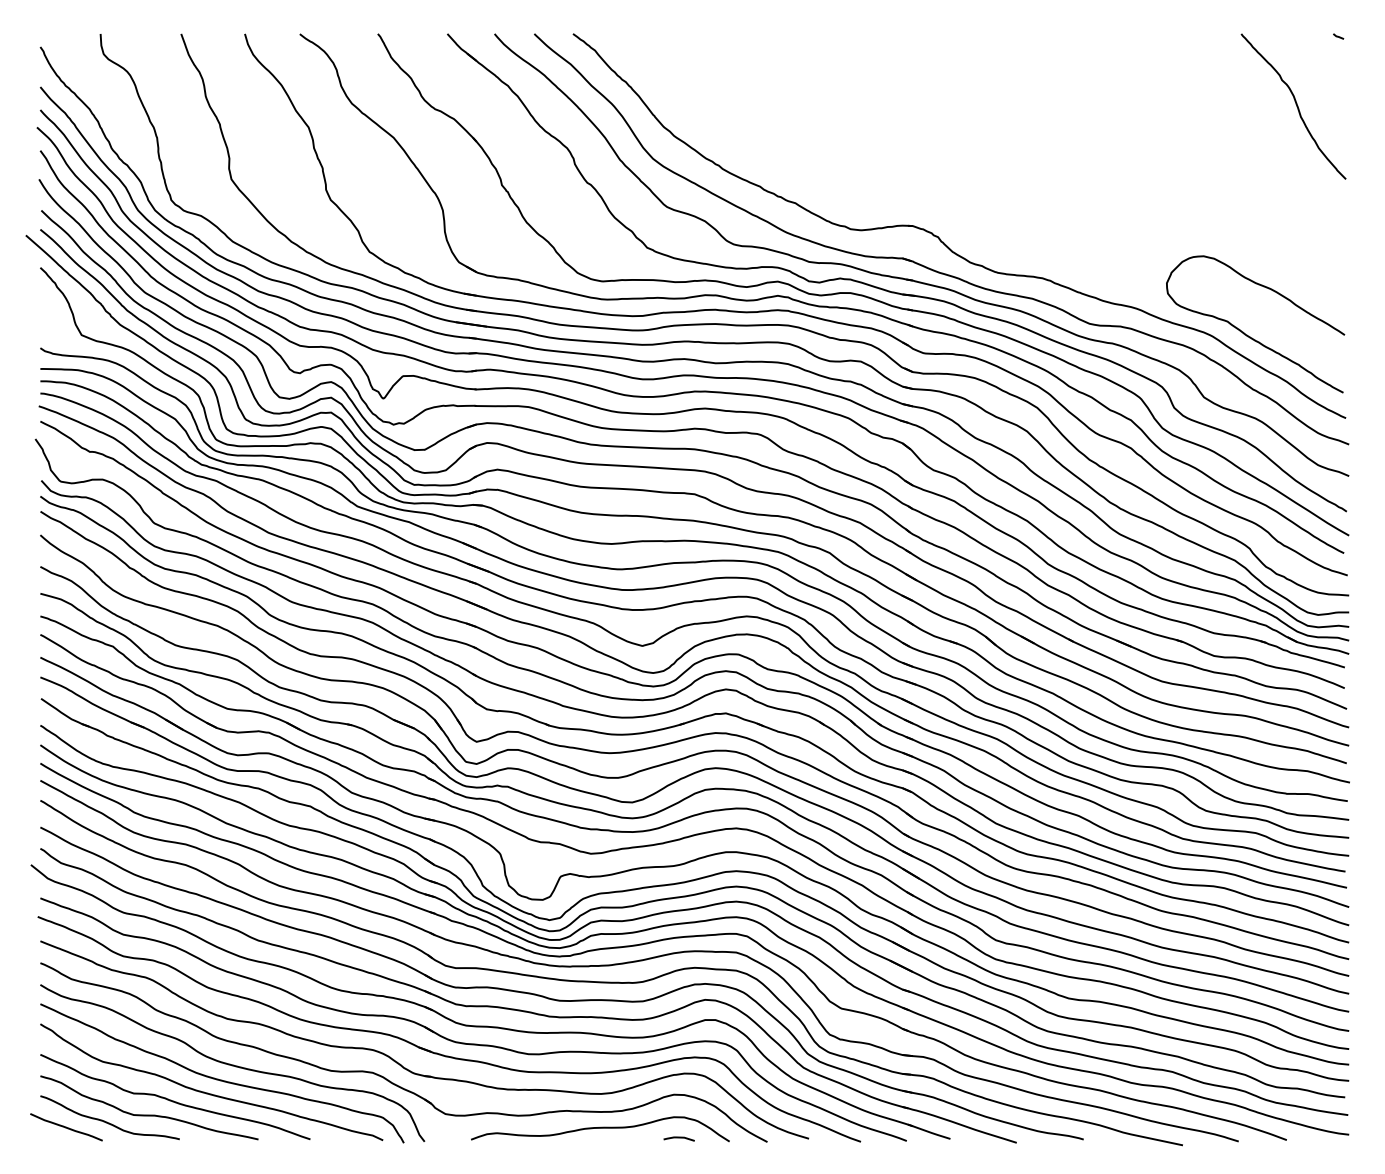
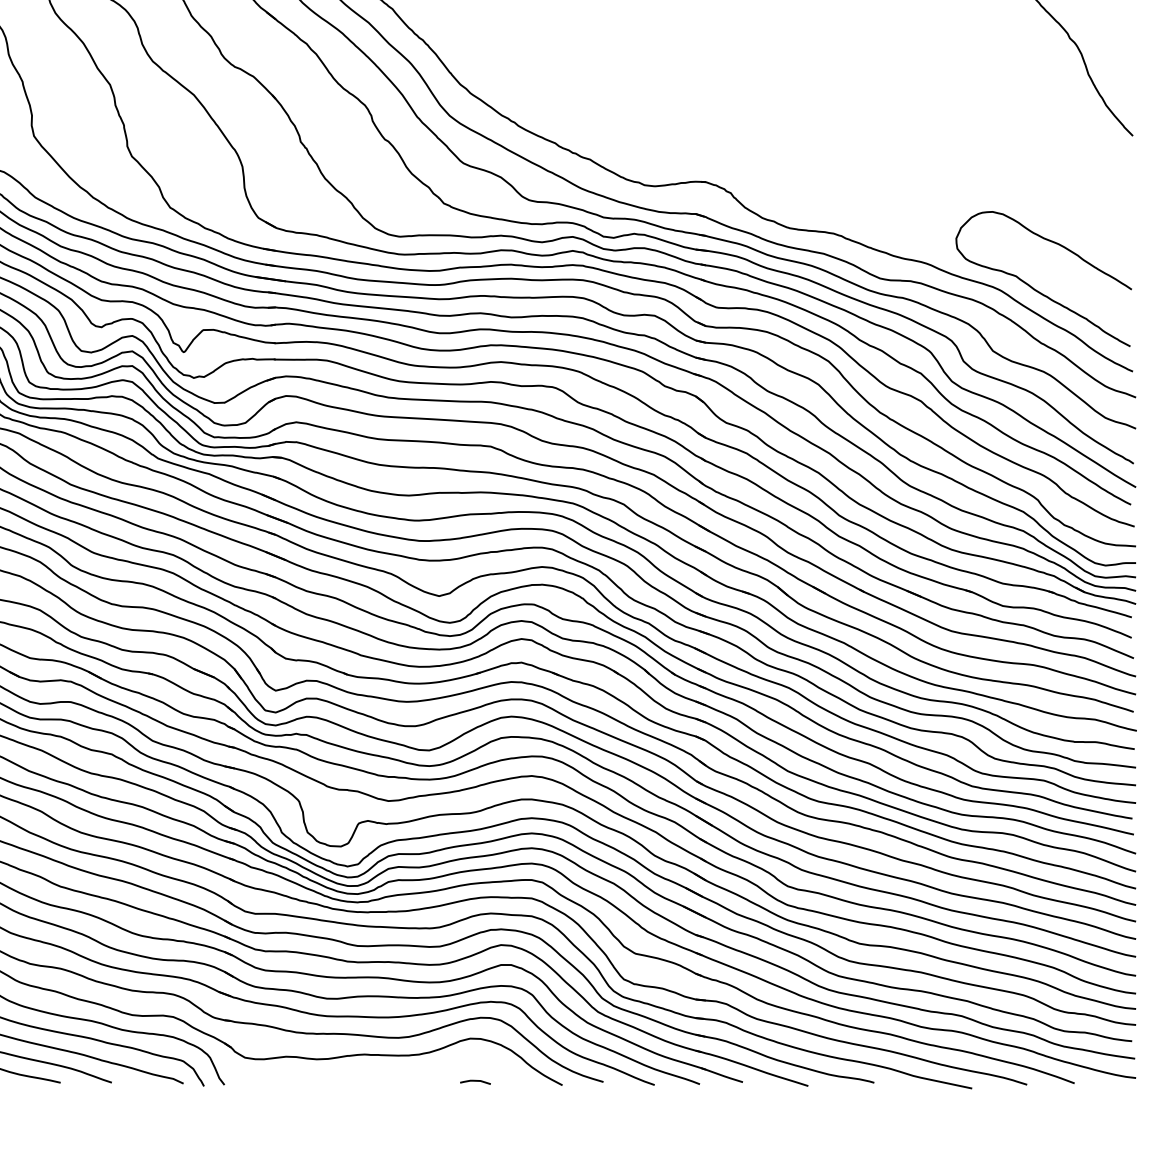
curve: (600, 1128) -> (397, 1071), removed

